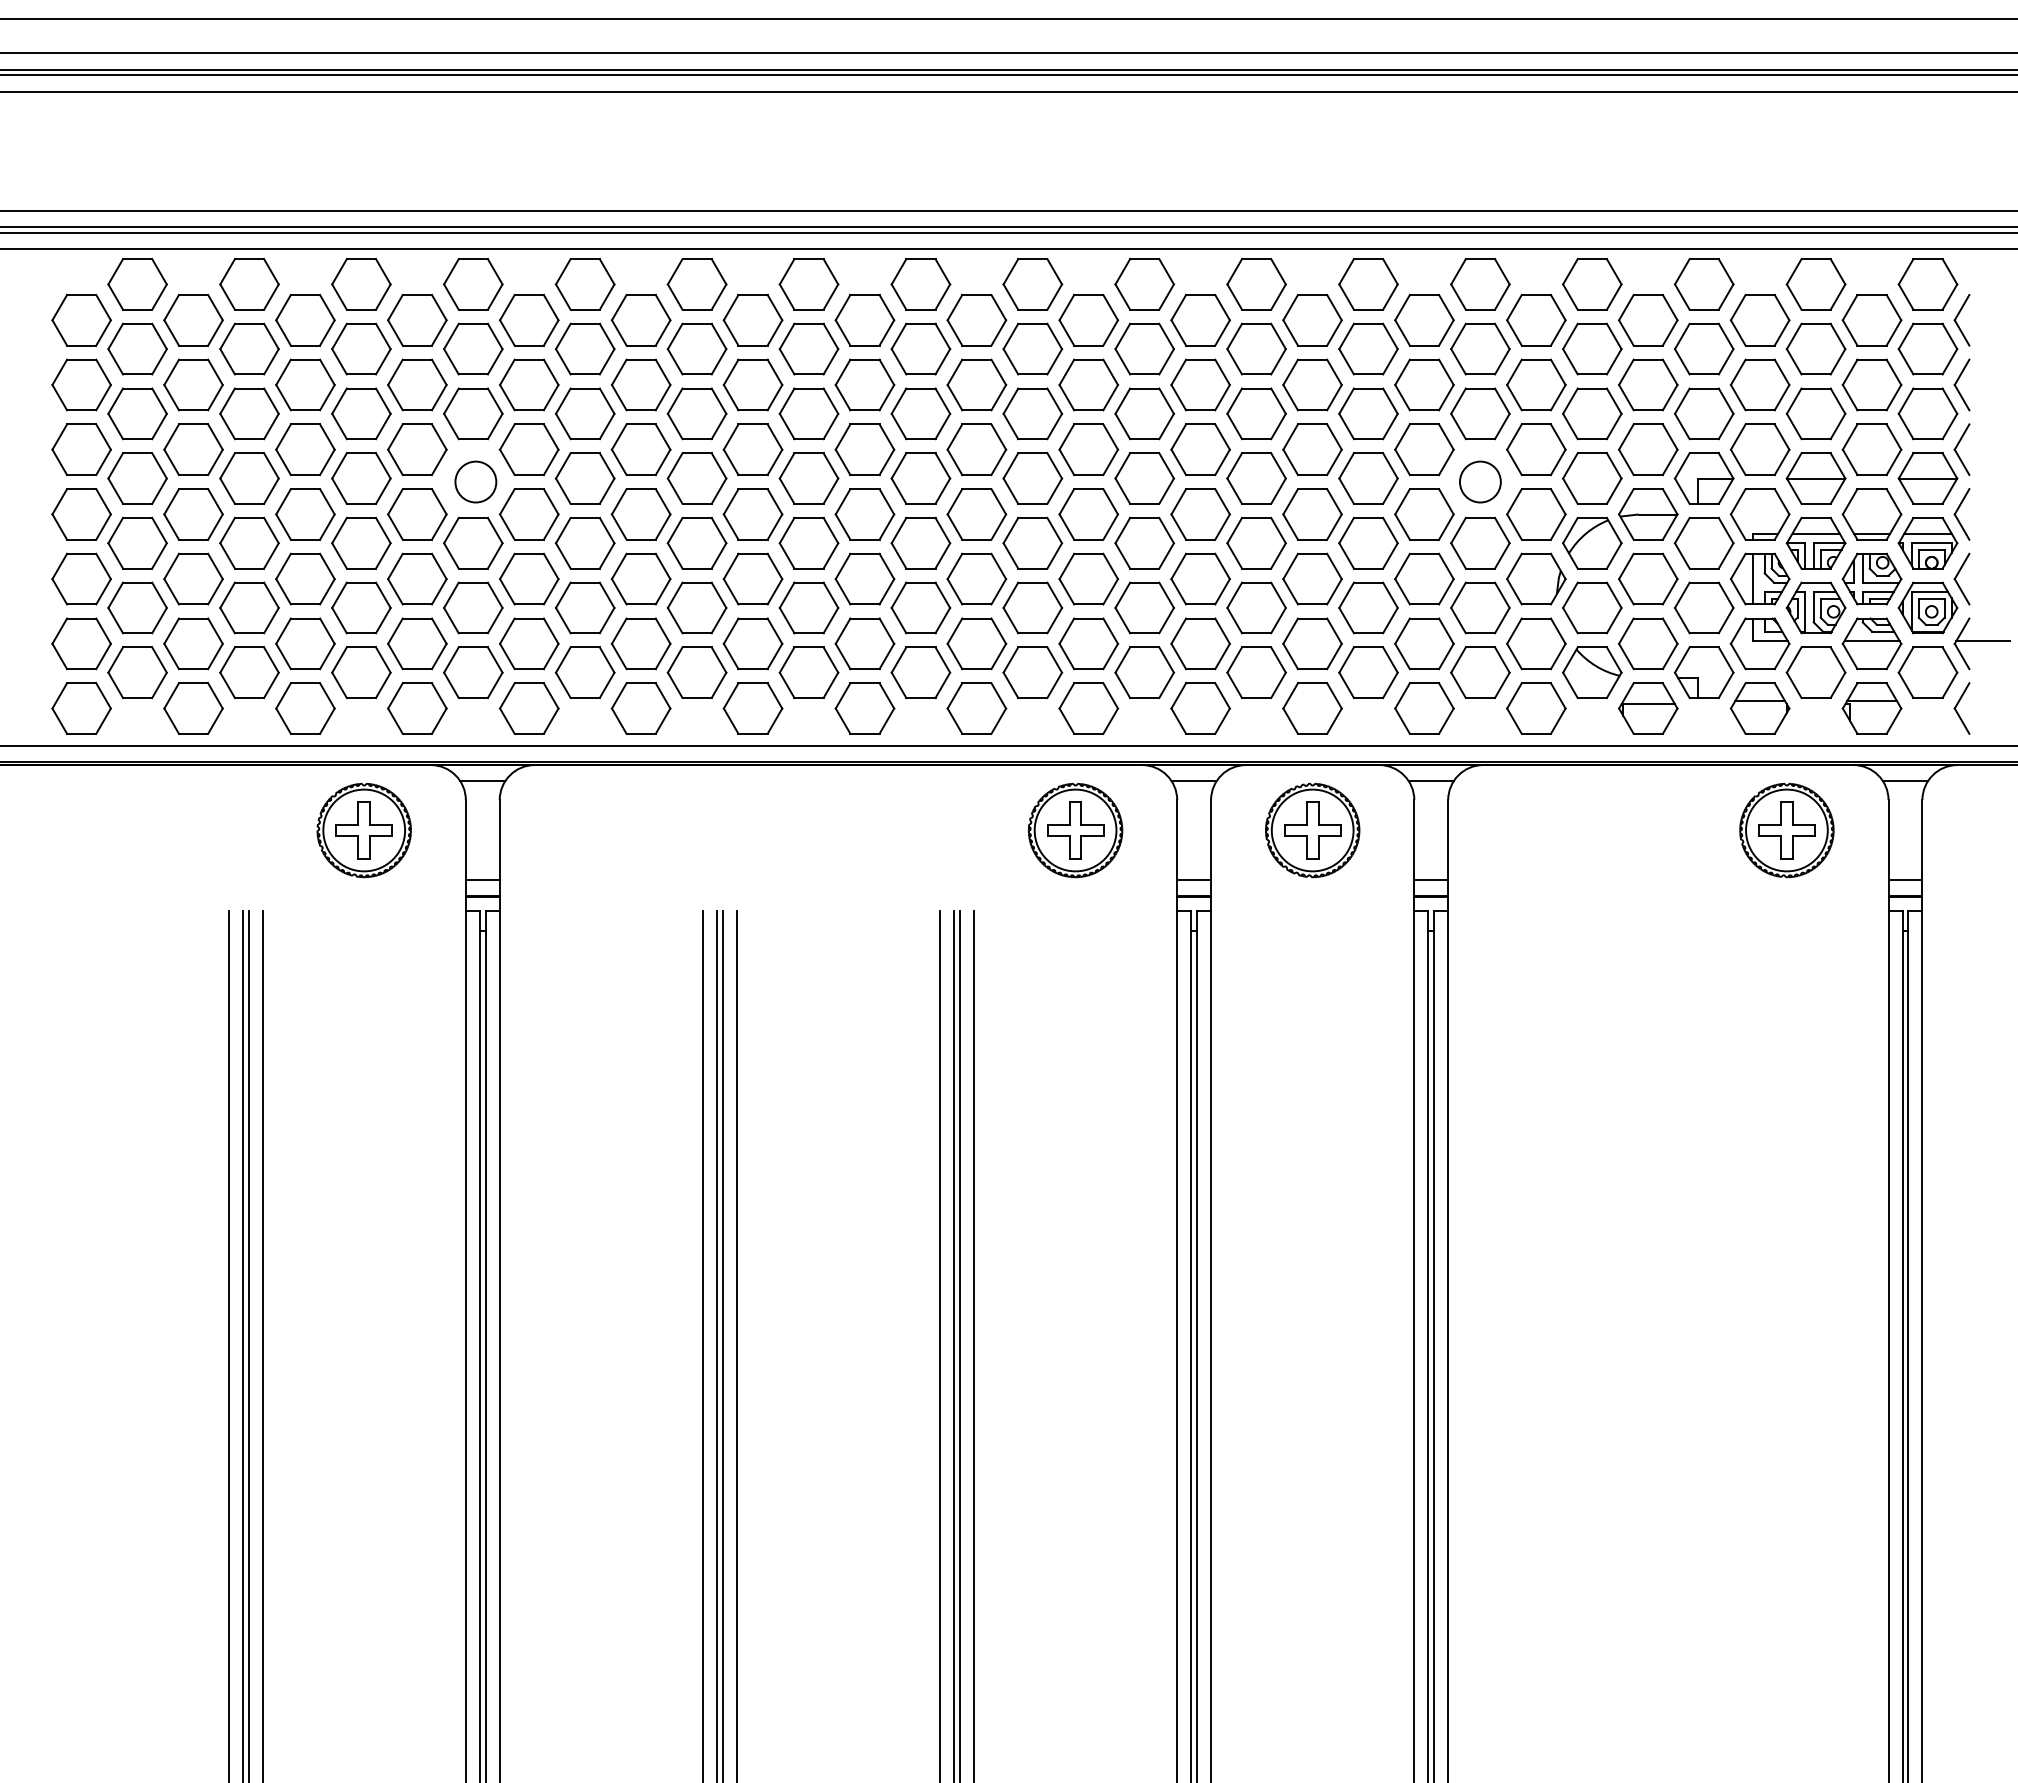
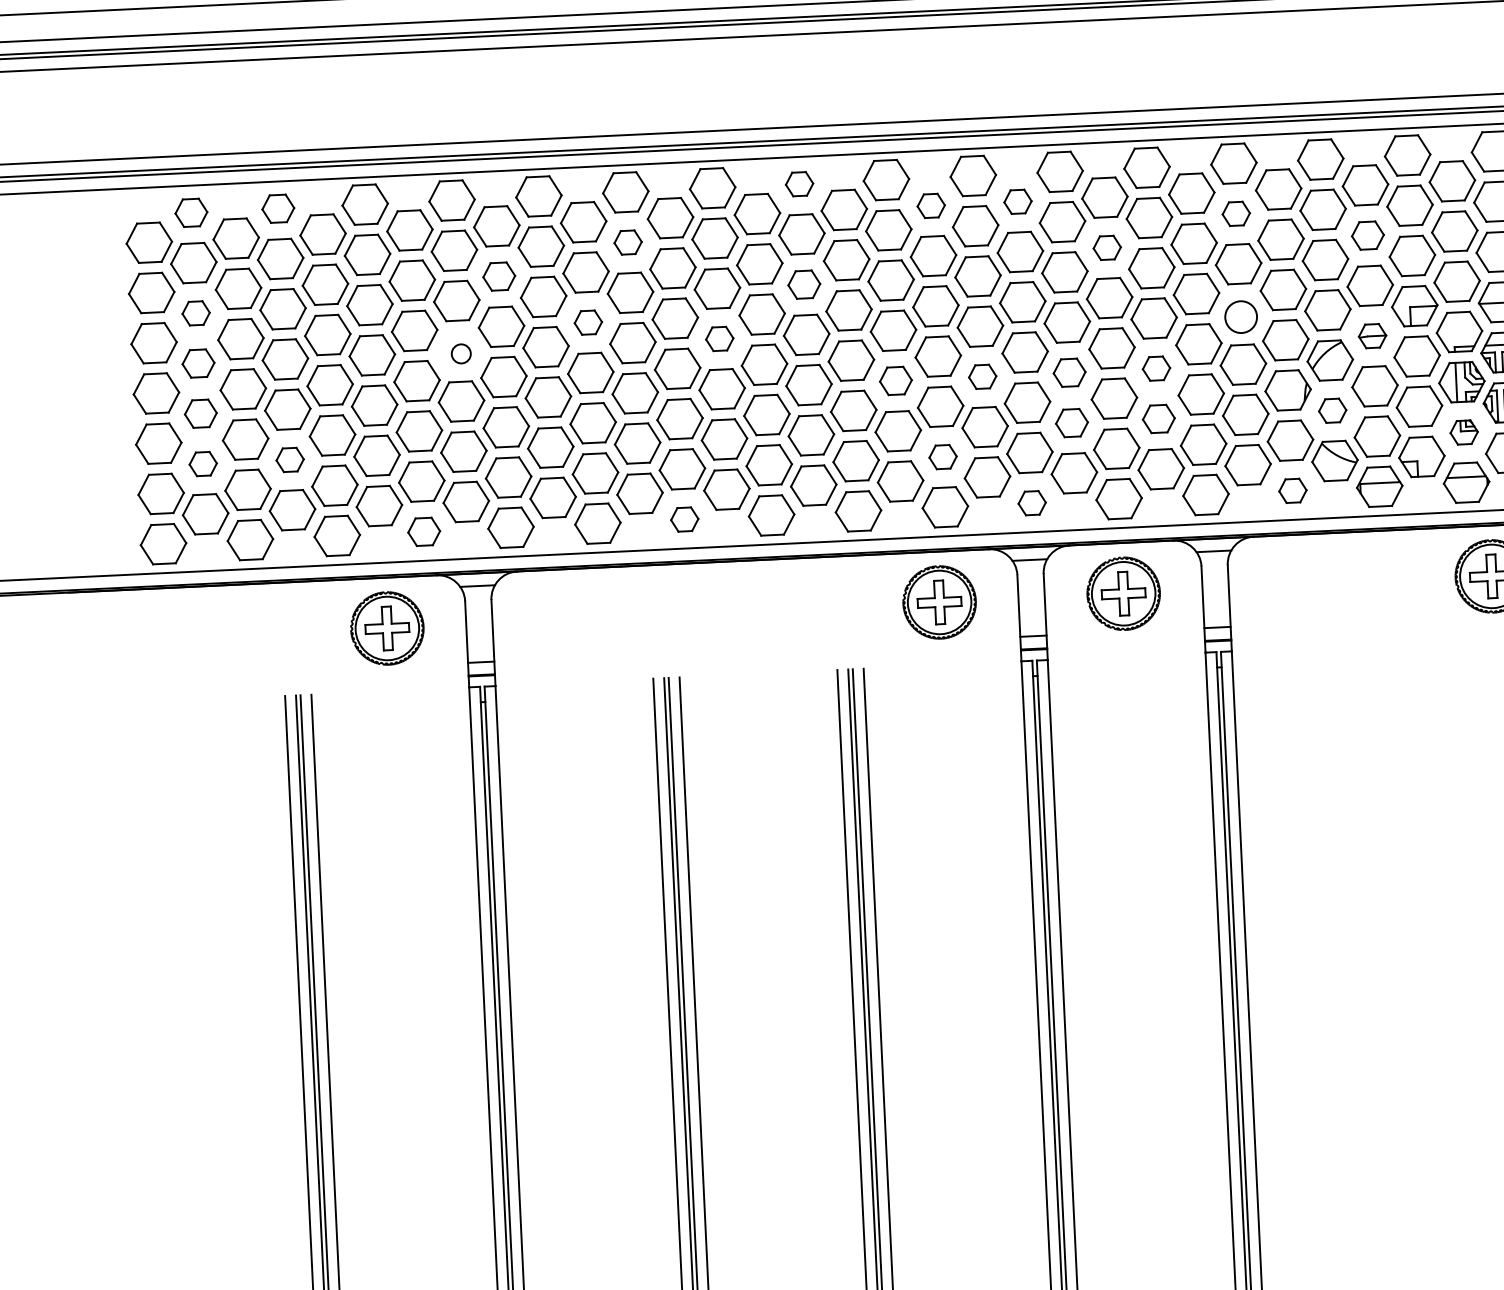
part: (137, 284) -> (191, 212), size x0.7
part: (249, 284) -> (278, 208), size x0.7
part: (920, 284) -> (799, 184), size x0.6
part: (1088, 320) -> (930, 206), size x0.6
part: (1200, 320) -> (1017, 201), size x0.6
part: (696, 348) -> (627, 242), size x0.6
part: (1480, 348) -> (1236, 213), size x0.6
part: (529, 384) -> (499, 276), size x0.7
part: (1312, 384) -> (1107, 247), size x0.6
part: (1648, 384) -> (1368, 235), size x0.7
part: (137, 413) -> (196, 313), size x0.6
part: (920, 413) -> (803, 284), size x0.7
part: (640, 449) -> (587, 322), size x0.6
part: (137, 478) -> (198, 363), size x0.7
part: (808, 478) -> (719, 338), size x0.6
circle: (475, 481) -> (460, 353), size x0.6
part: (1647, 514) -> (1372, 336), size x0.6
part: (137, 542) -> (200, 413), size x0.7
part: (1032, 542) -> (895, 380), size x0.7
part: (1144, 542) -> (982, 376), size x0.6
part: (1256, 542) -> (1069, 372), size x0.7
part: (1368, 542) -> (1156, 368), size x0.6
part: (137, 607) -> (203, 463), size x0.6
part: (249, 607) -> (290, 459), size x0.6
part: (1256, 607) -> (1071, 422), size x0.7
part: (1368, 607) -> (1158, 418), size x0.7
part: (1592, 607) -> (1332, 410), size x0.6
part: (1088, 643) -> (942, 456), size x0.6
part: (1759, 643) -> (1463, 432), size x0.6
part: (417, 708) -> (424, 531), size x0.7
part: (752, 708) -> (684, 519), size x0.6
part: (1200, 708) -> (1032, 503), size x0.6
part: (1536, 708) -> (1292, 490), size x0.6

